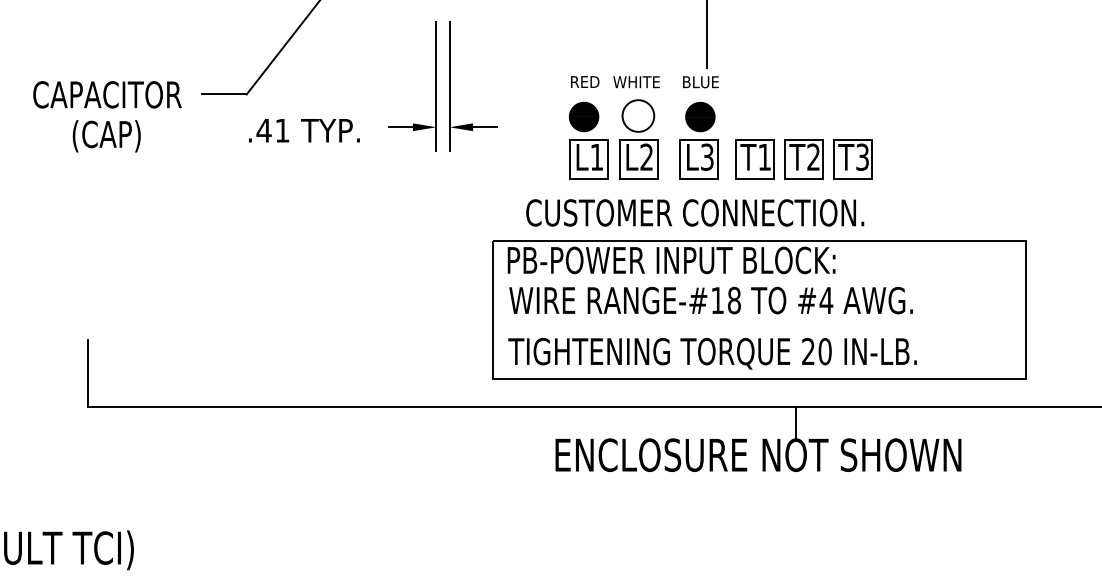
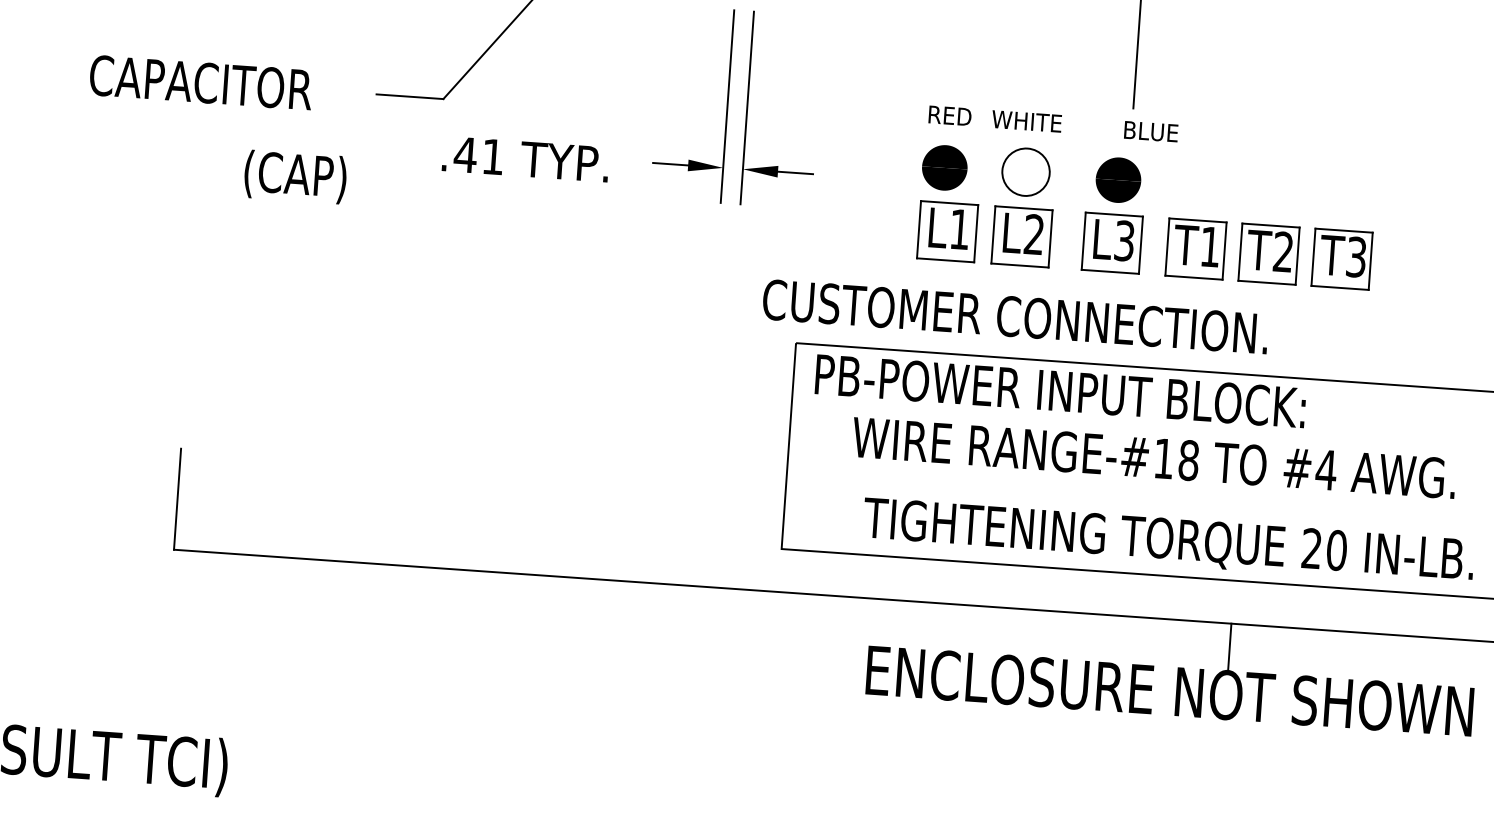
text: (700, 82) -> (1150, 132), moved
text: (107, 94) -> (201, 82), moved
text: (106, 136) -> (295, 177), moved
text: (695, 212) -> (1016, 316), moved
text: (710, 300) -> (1153, 457), moved
text: (712, 353) -> (1168, 541), moved

